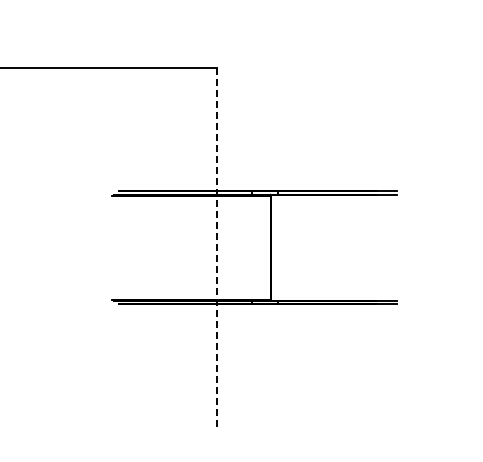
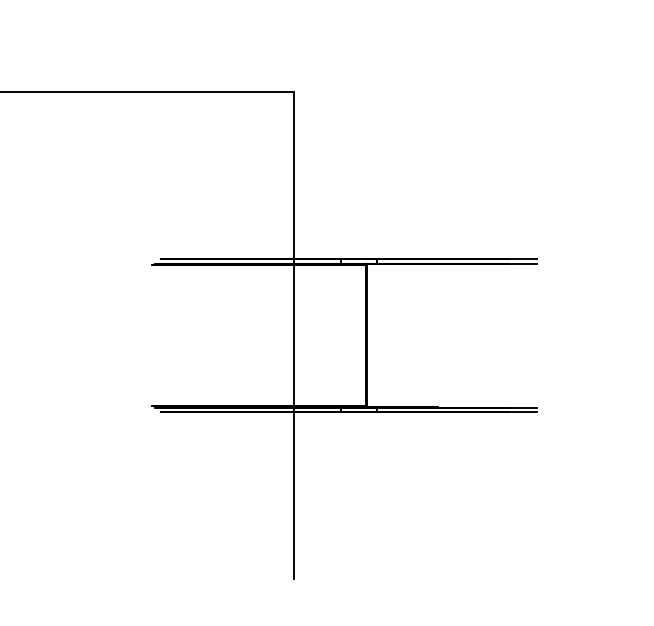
line: (216, 247) -> (293, 335), dashed -> solid

